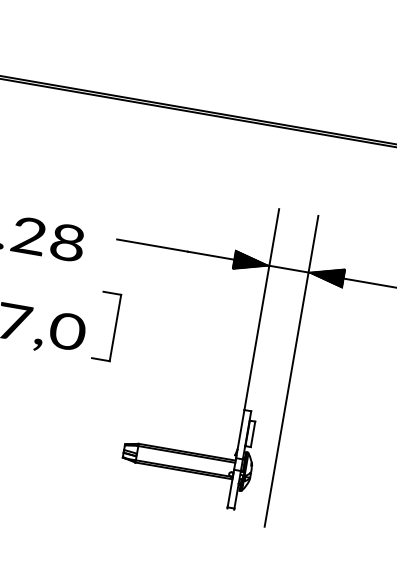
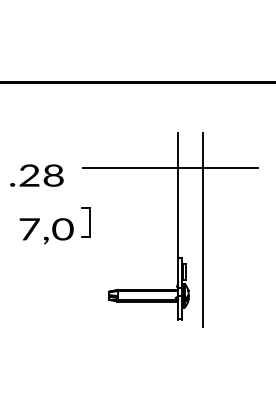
hatch: (252, 262) -> (167, 168), removed
hatch: (326, 275) -> (213, 168), removed
part: (105, 326) -> (85, 222), size x0.7

